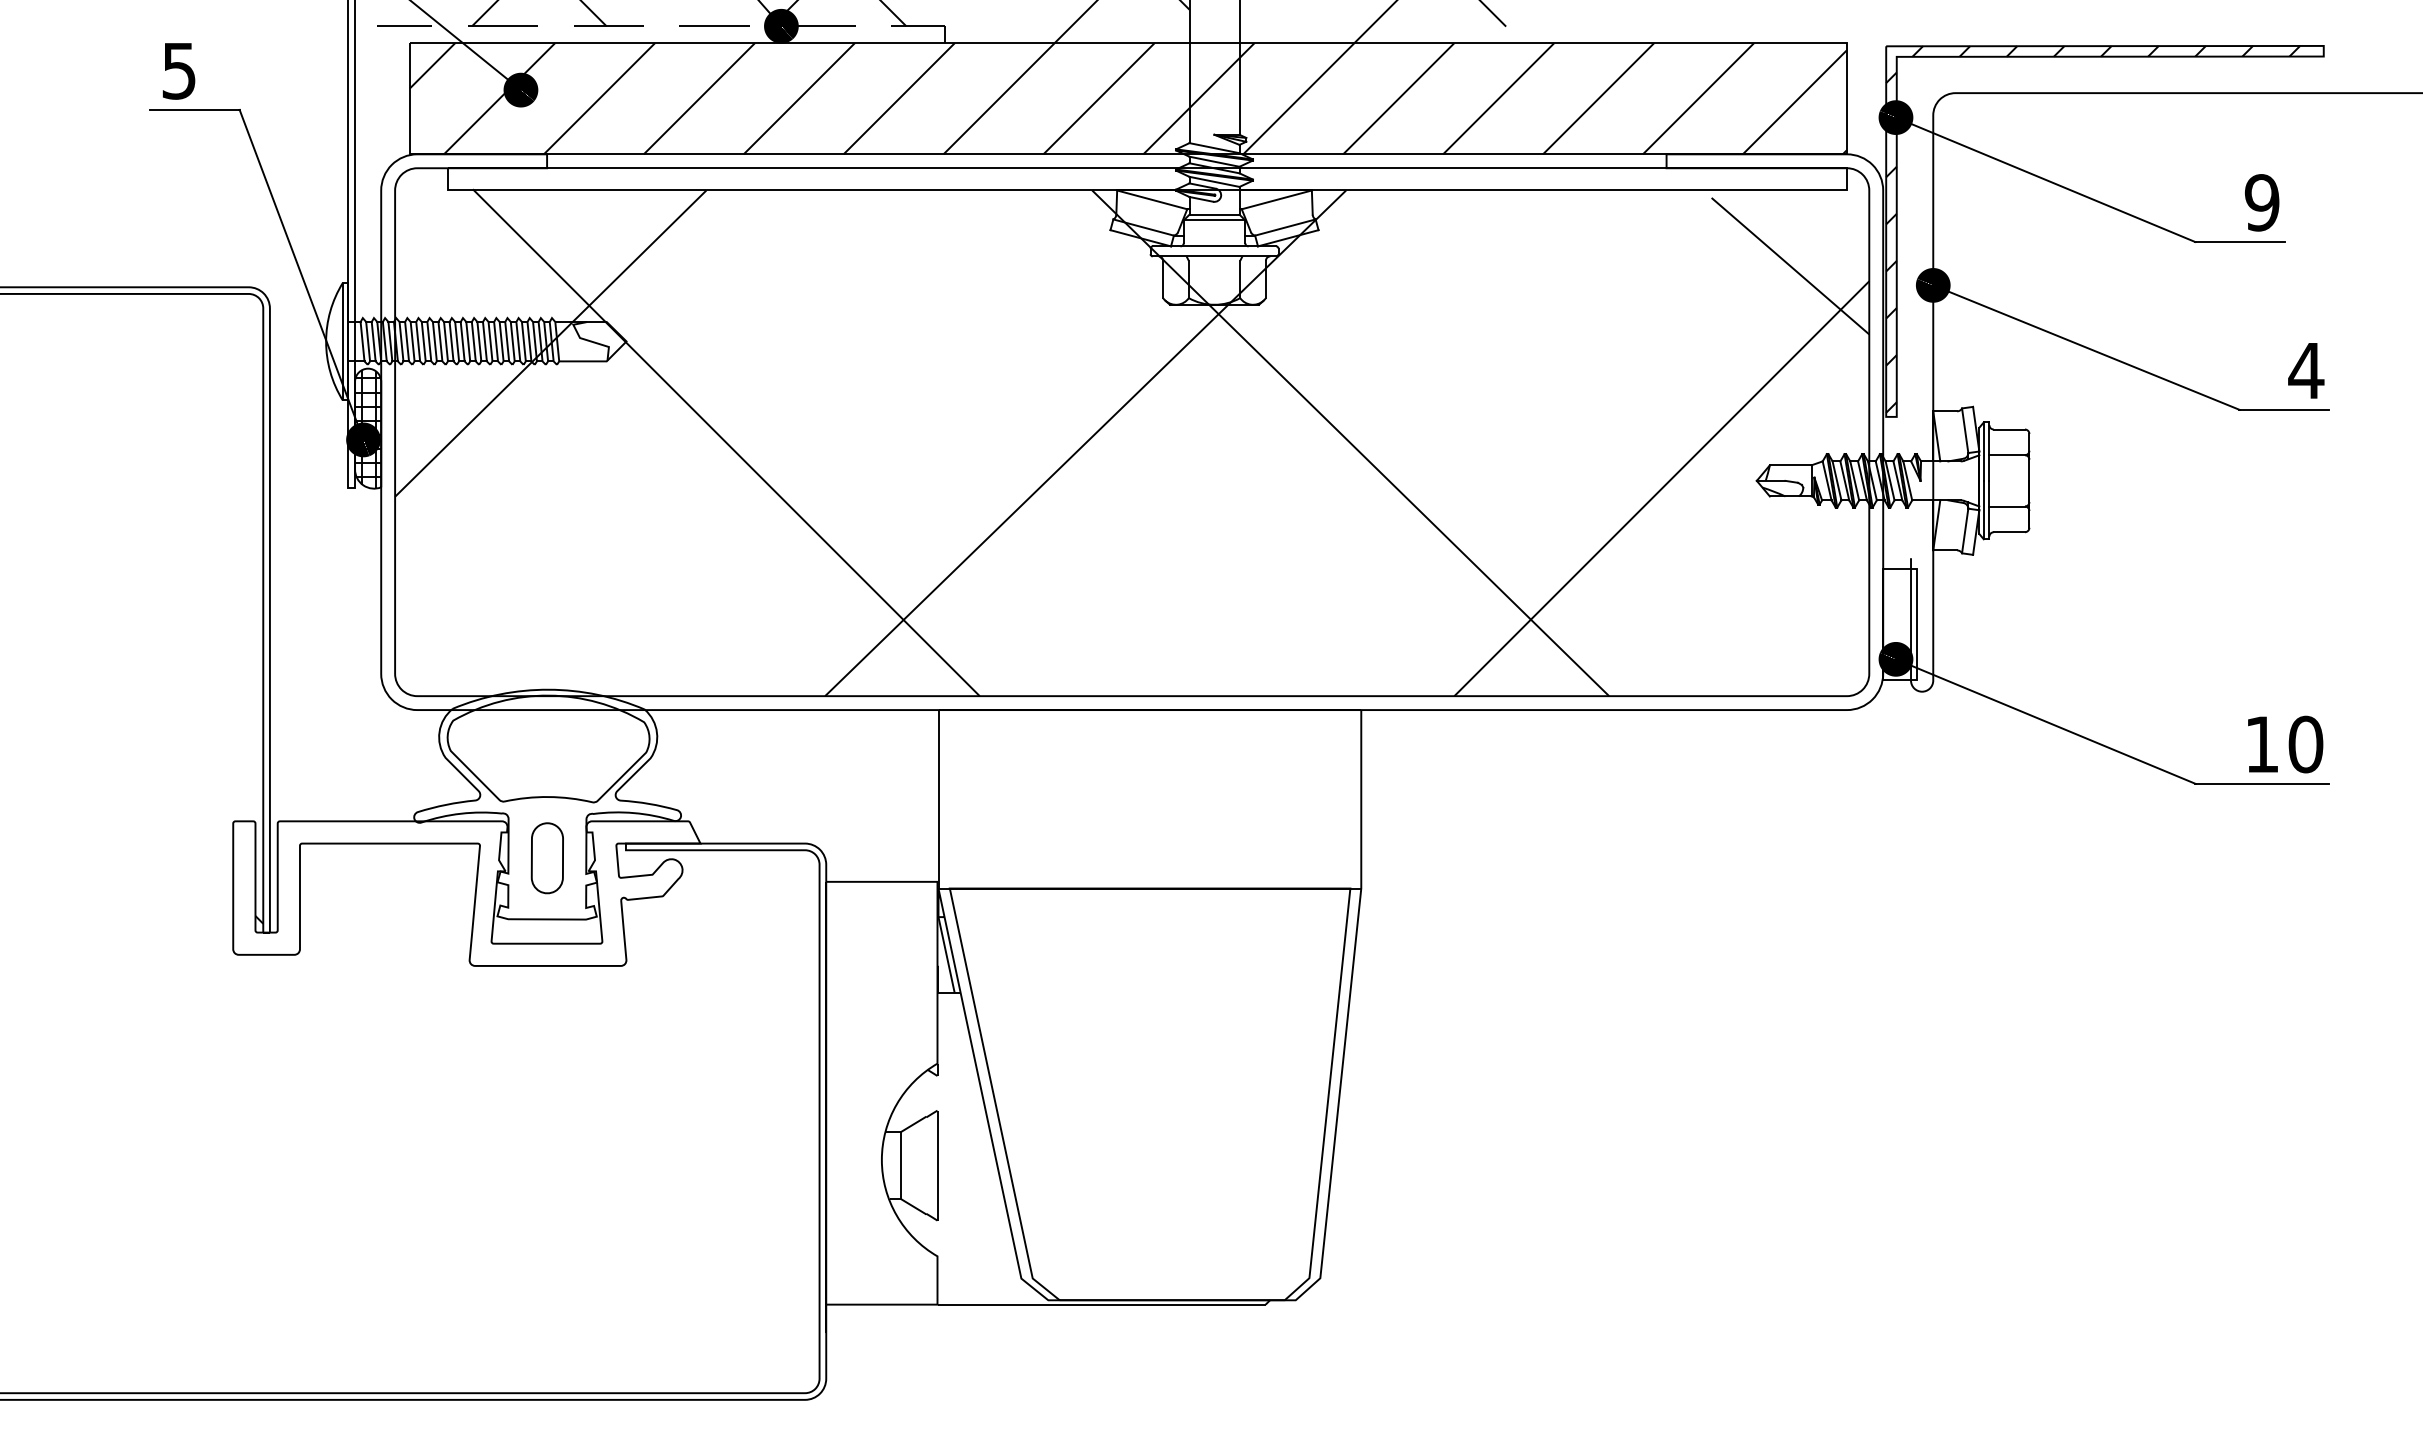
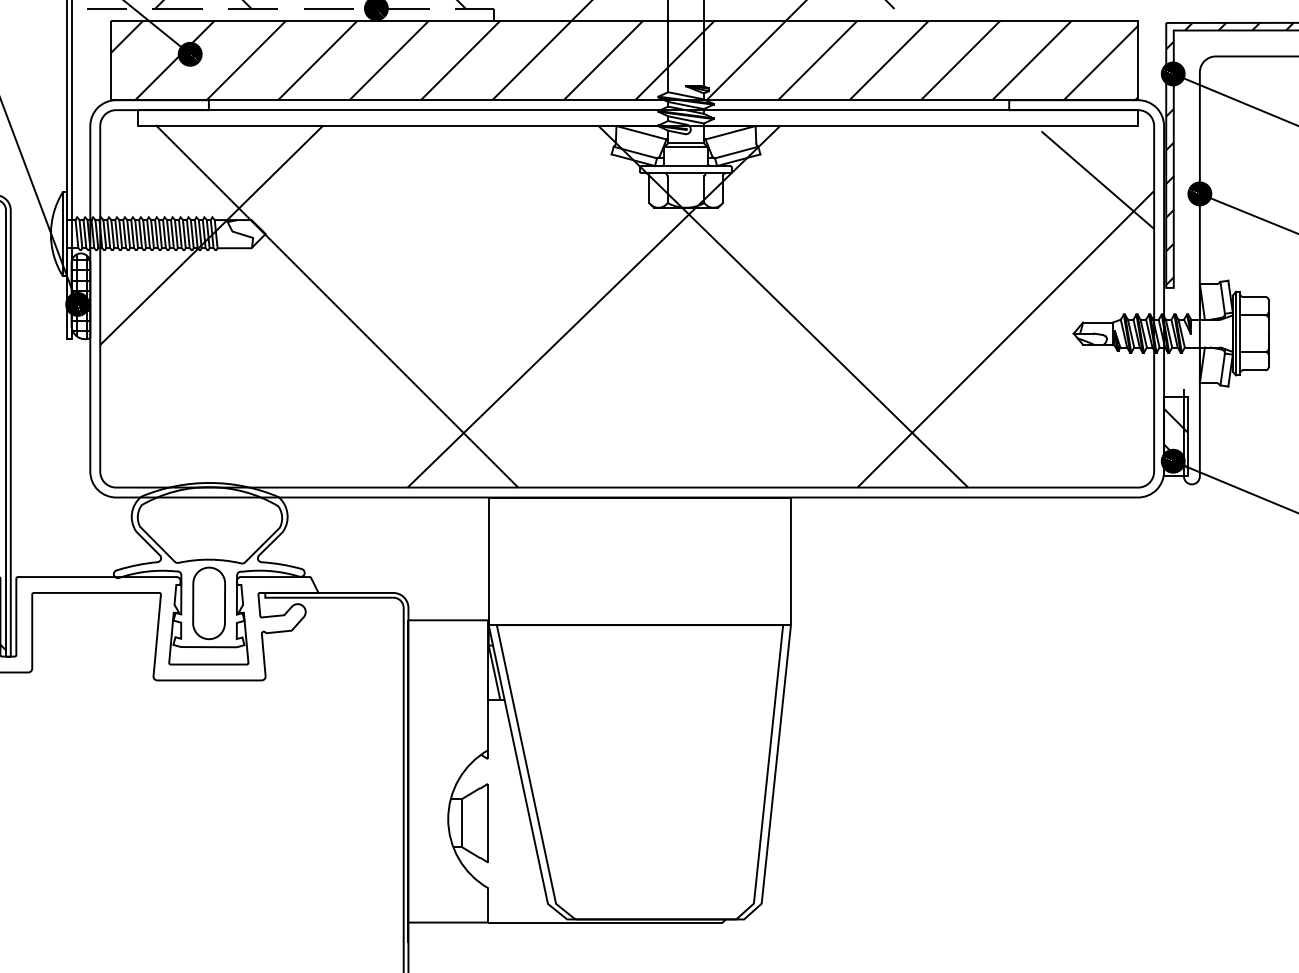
hatch: (1899, 619) -> (1175, 432), added
part: (547, 858) -> (209, 603), size x1.43

